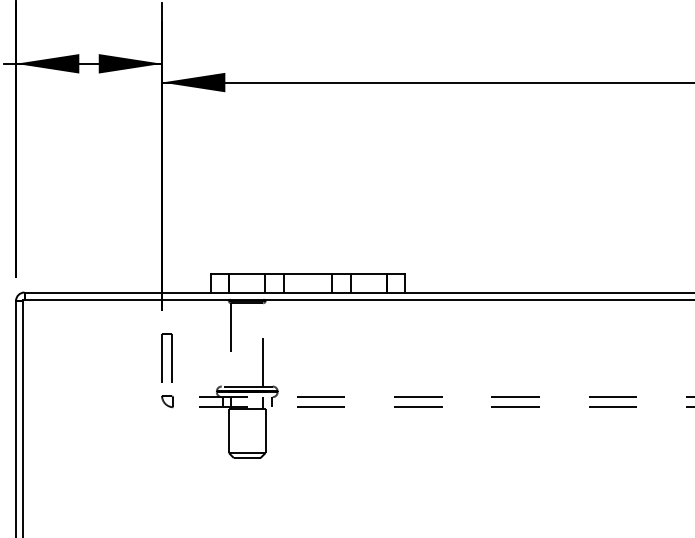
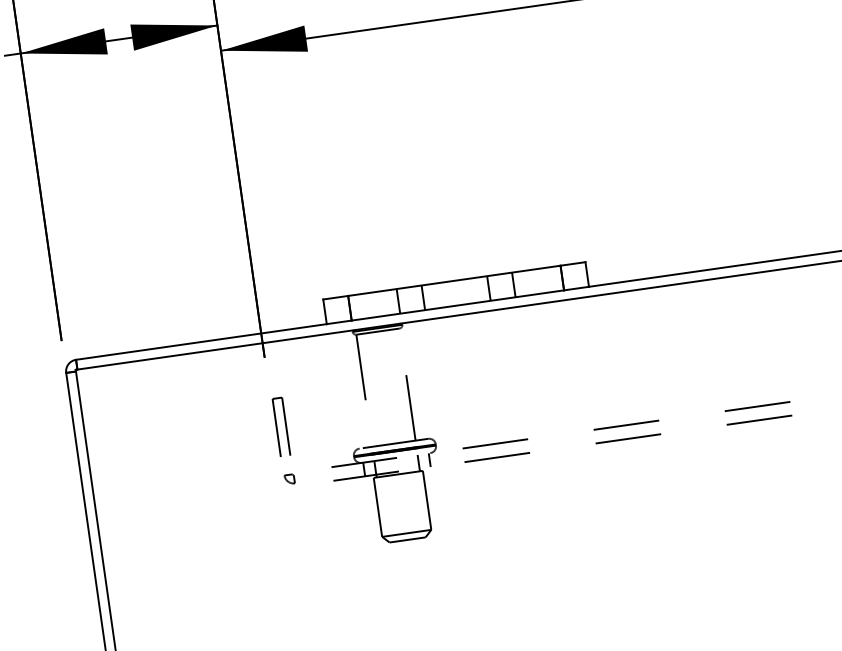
part: (166, 357) -> (279, 420), size x0.7
part: (167, 401) -> (289, 479), size x0.6

